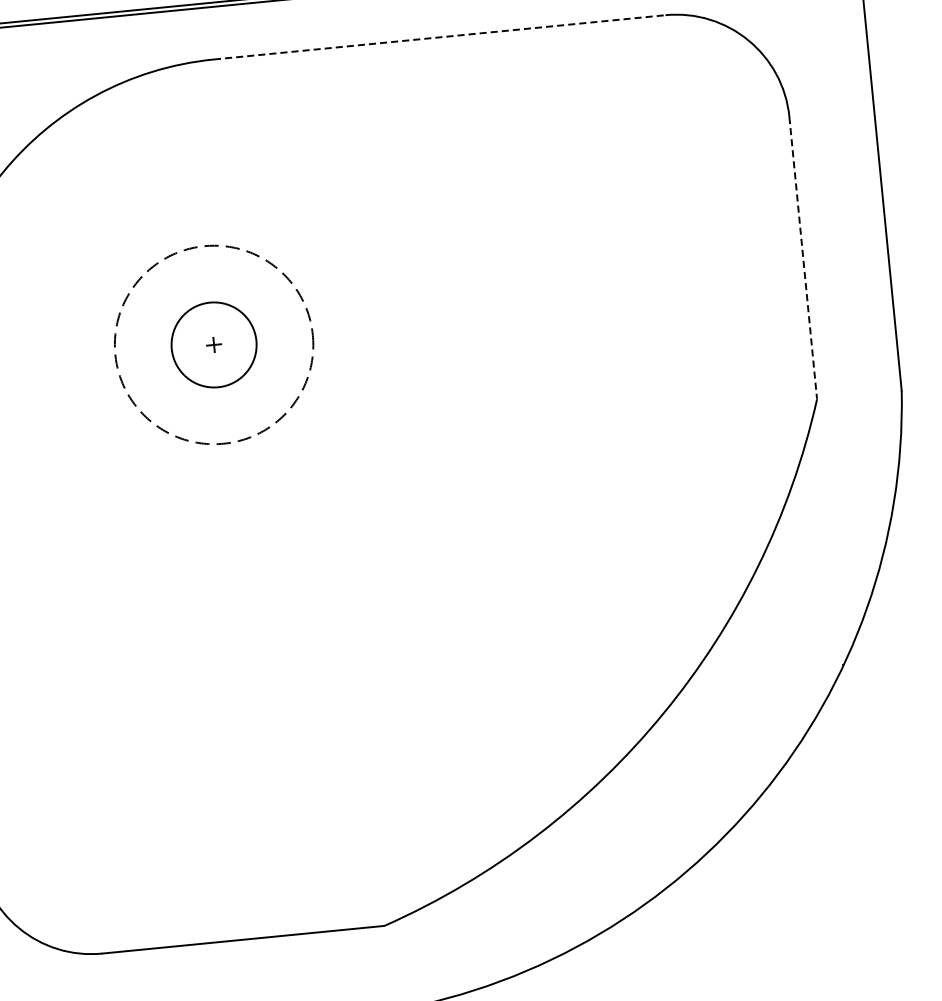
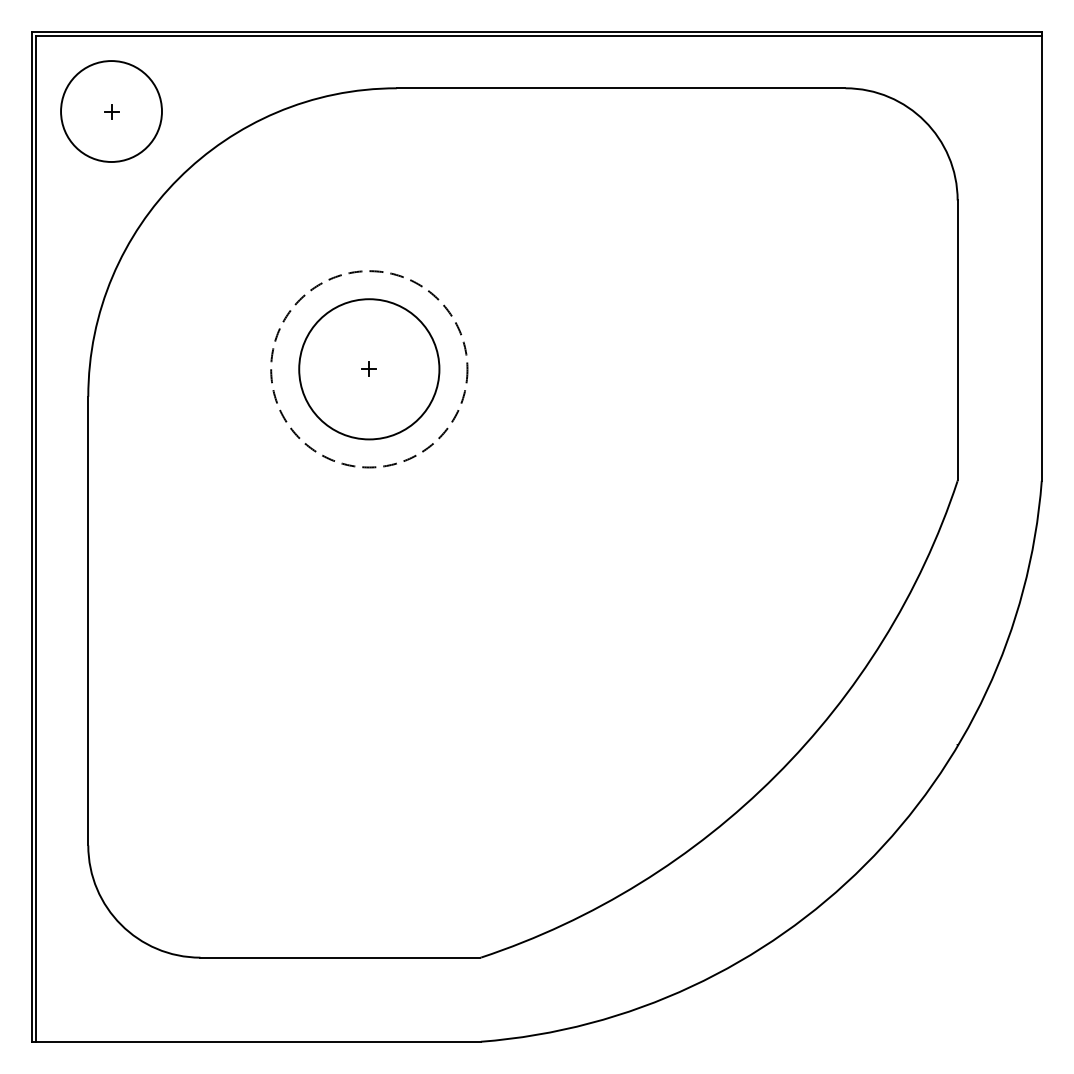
line: (440, 37) -> (621, 88), dashed -> solid
line: (803, 257) -> (957, 340), dashed -> solid
circle: (214, 345) -> (369, 369), size x1.67

